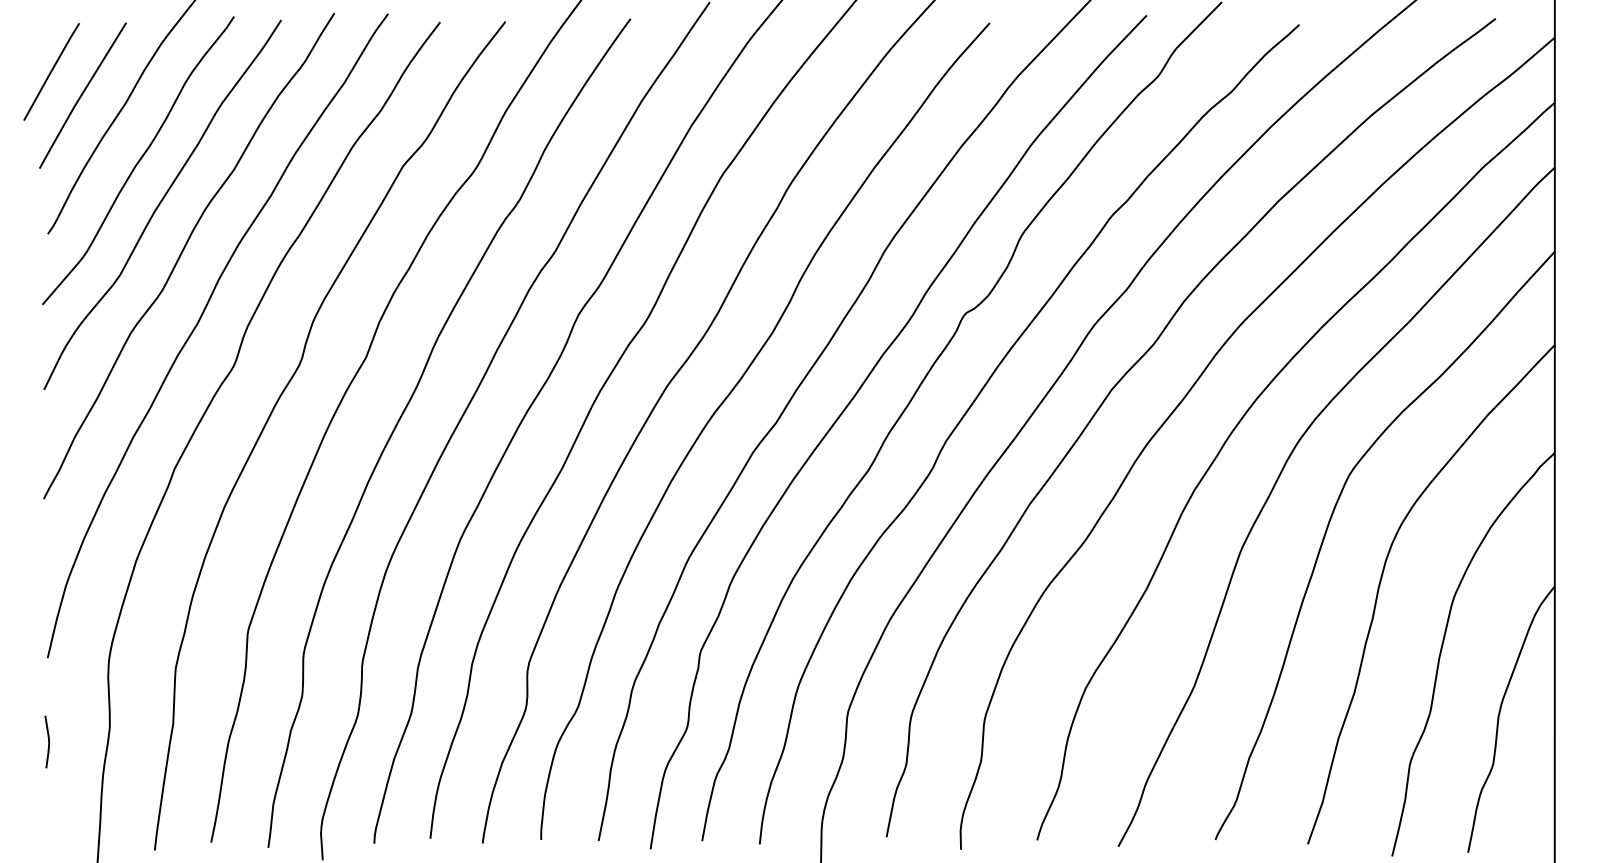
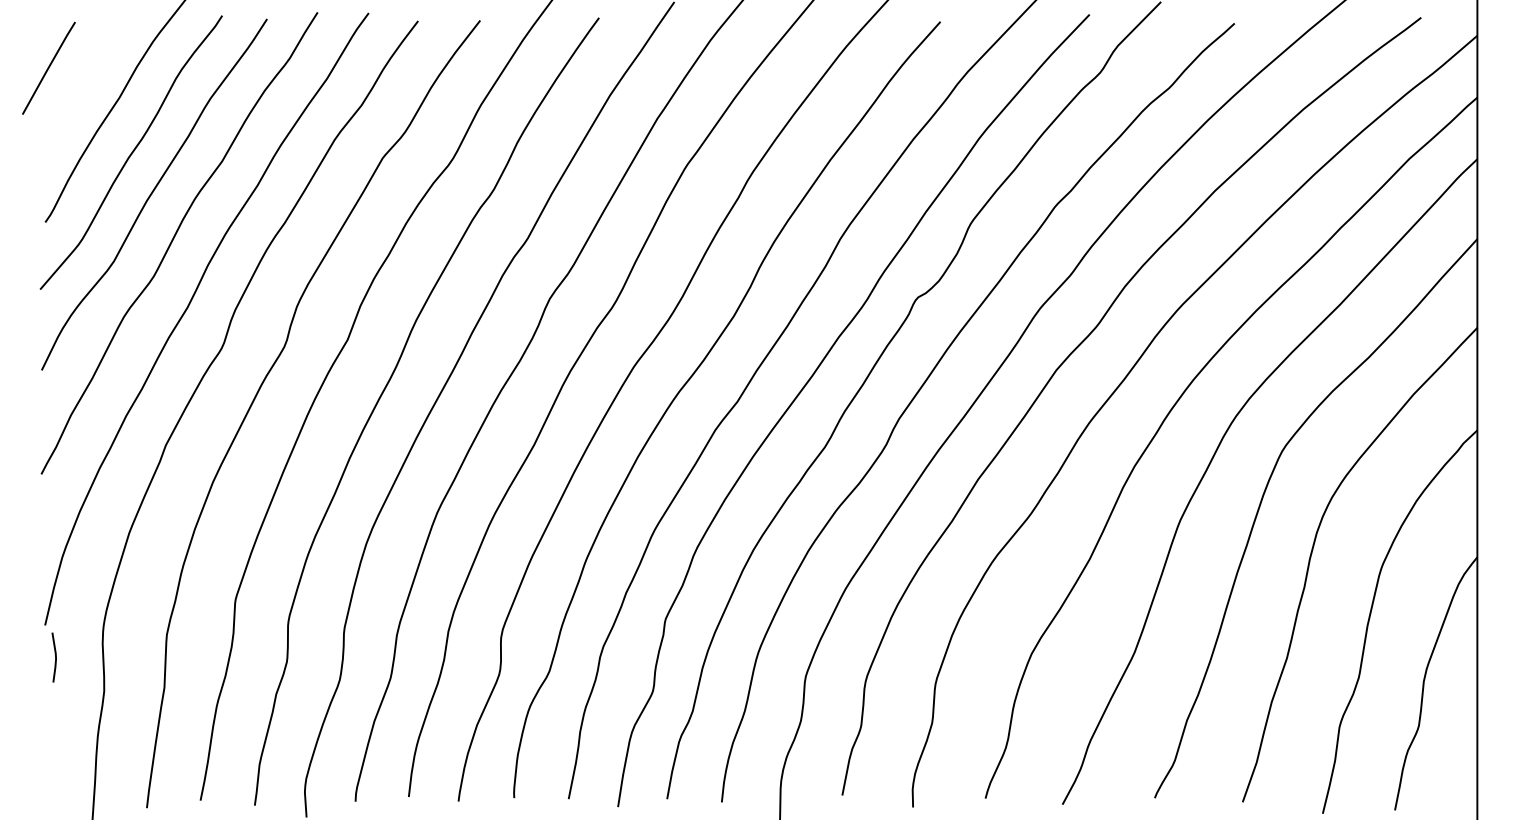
line: (82, 95) -> (78, 90), removed
line: (48, 741) -> (55, 657), moved

